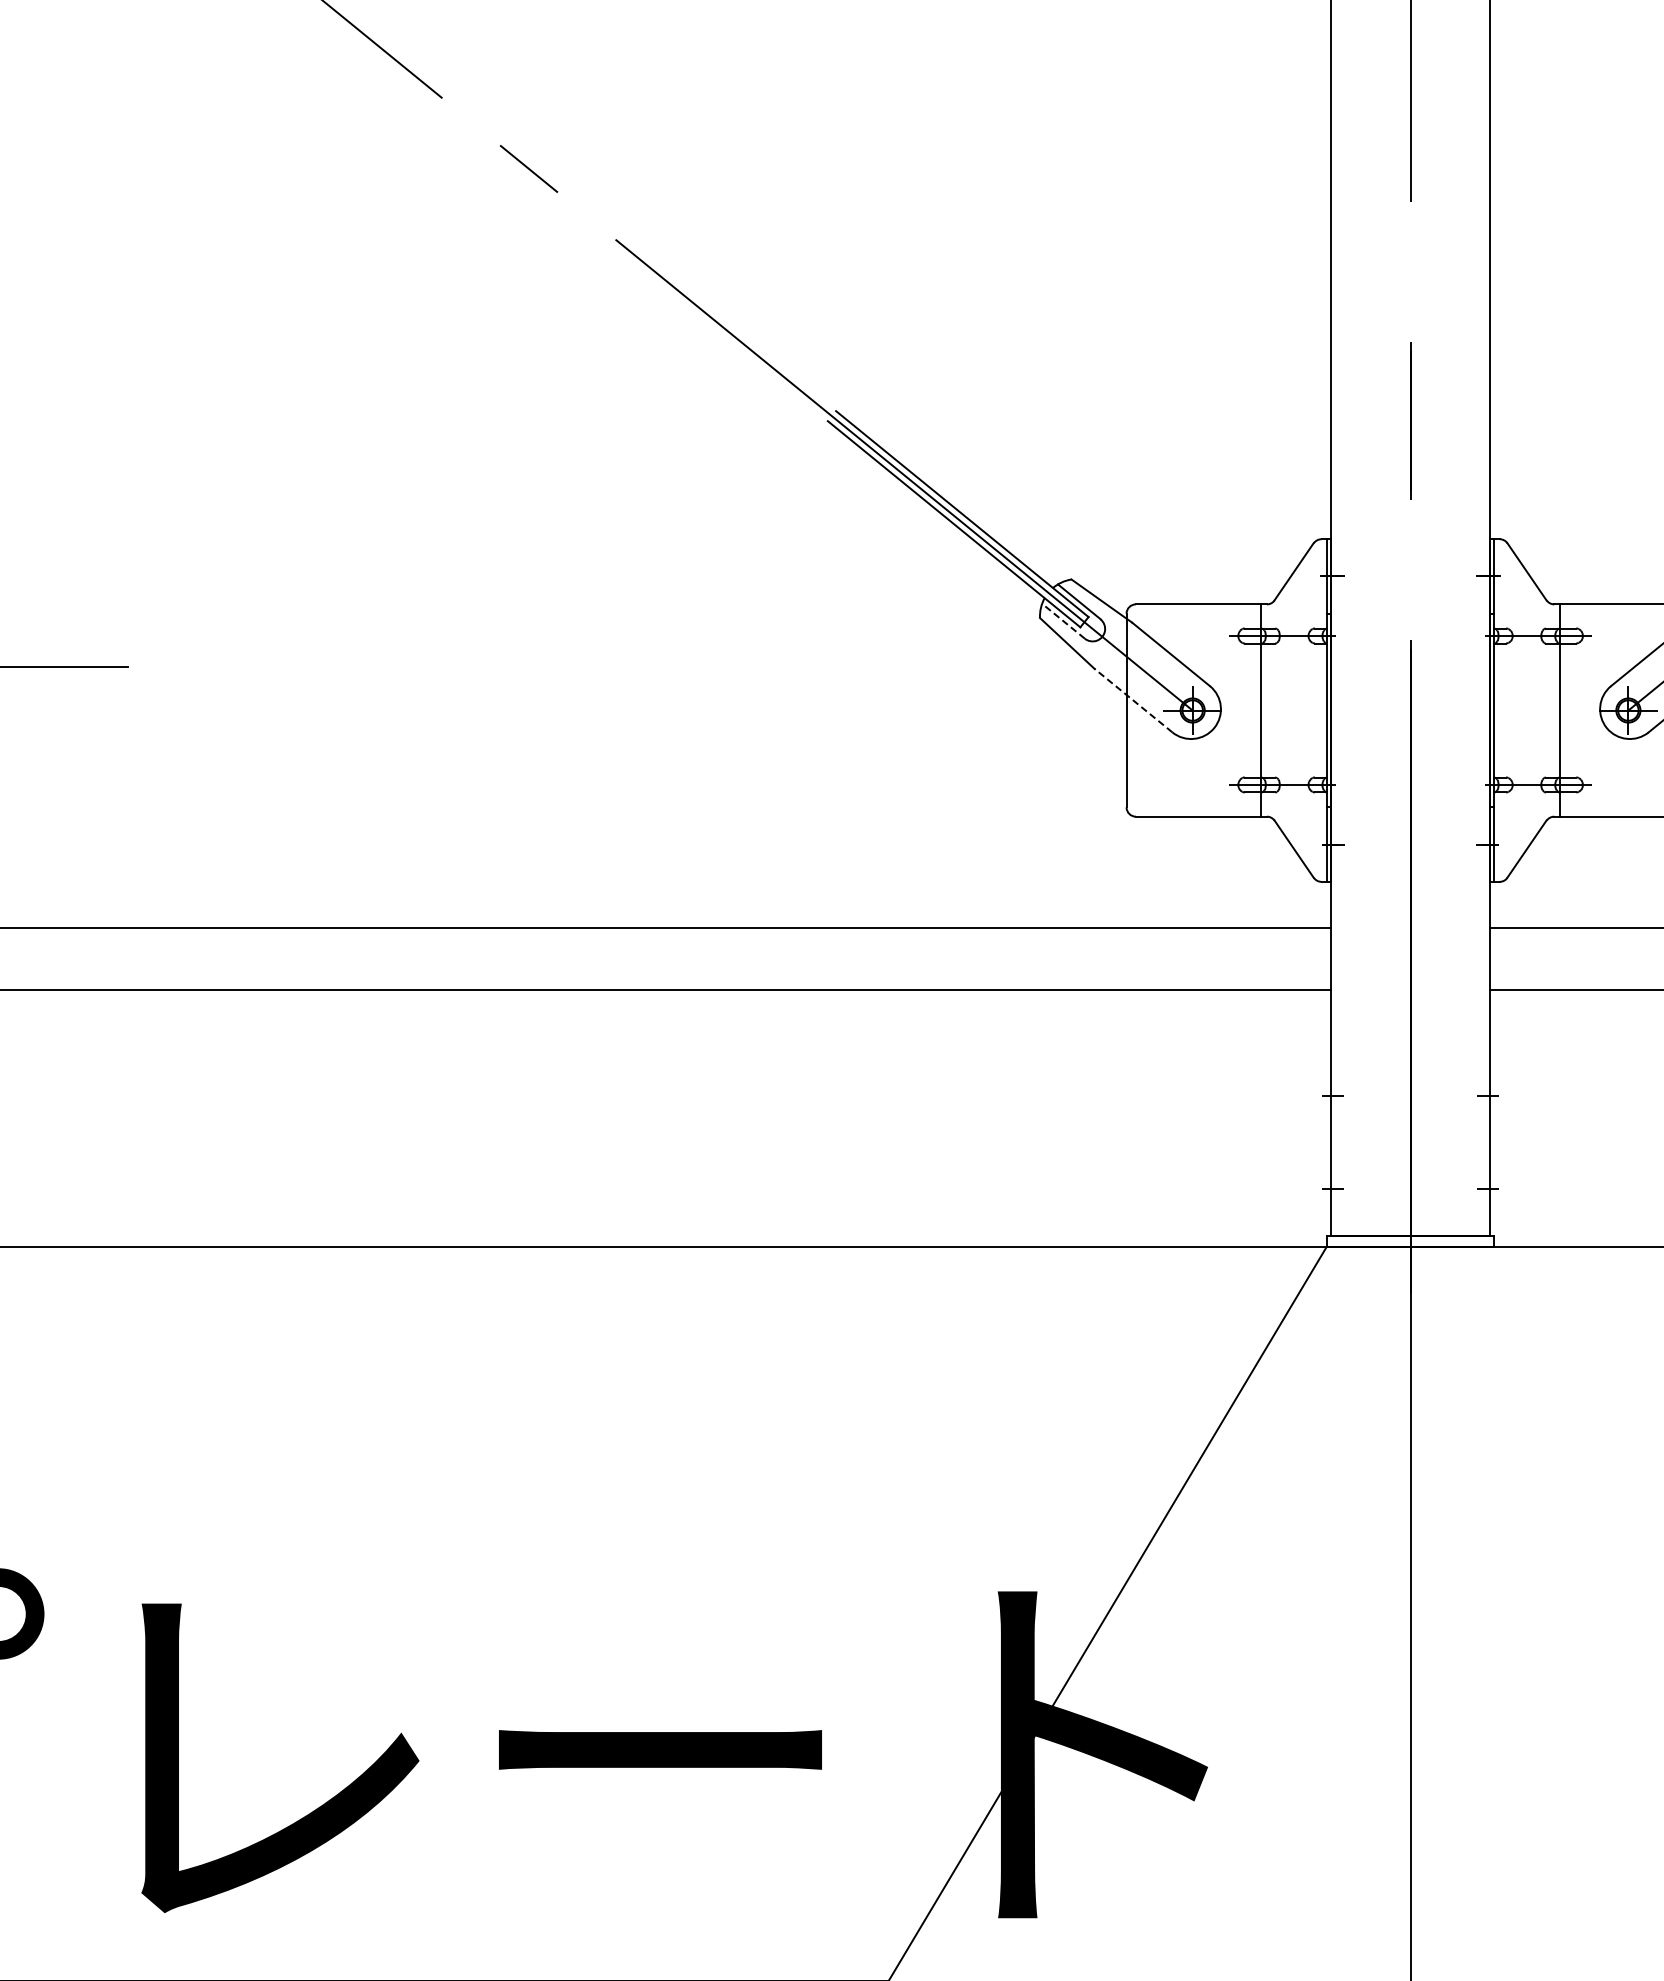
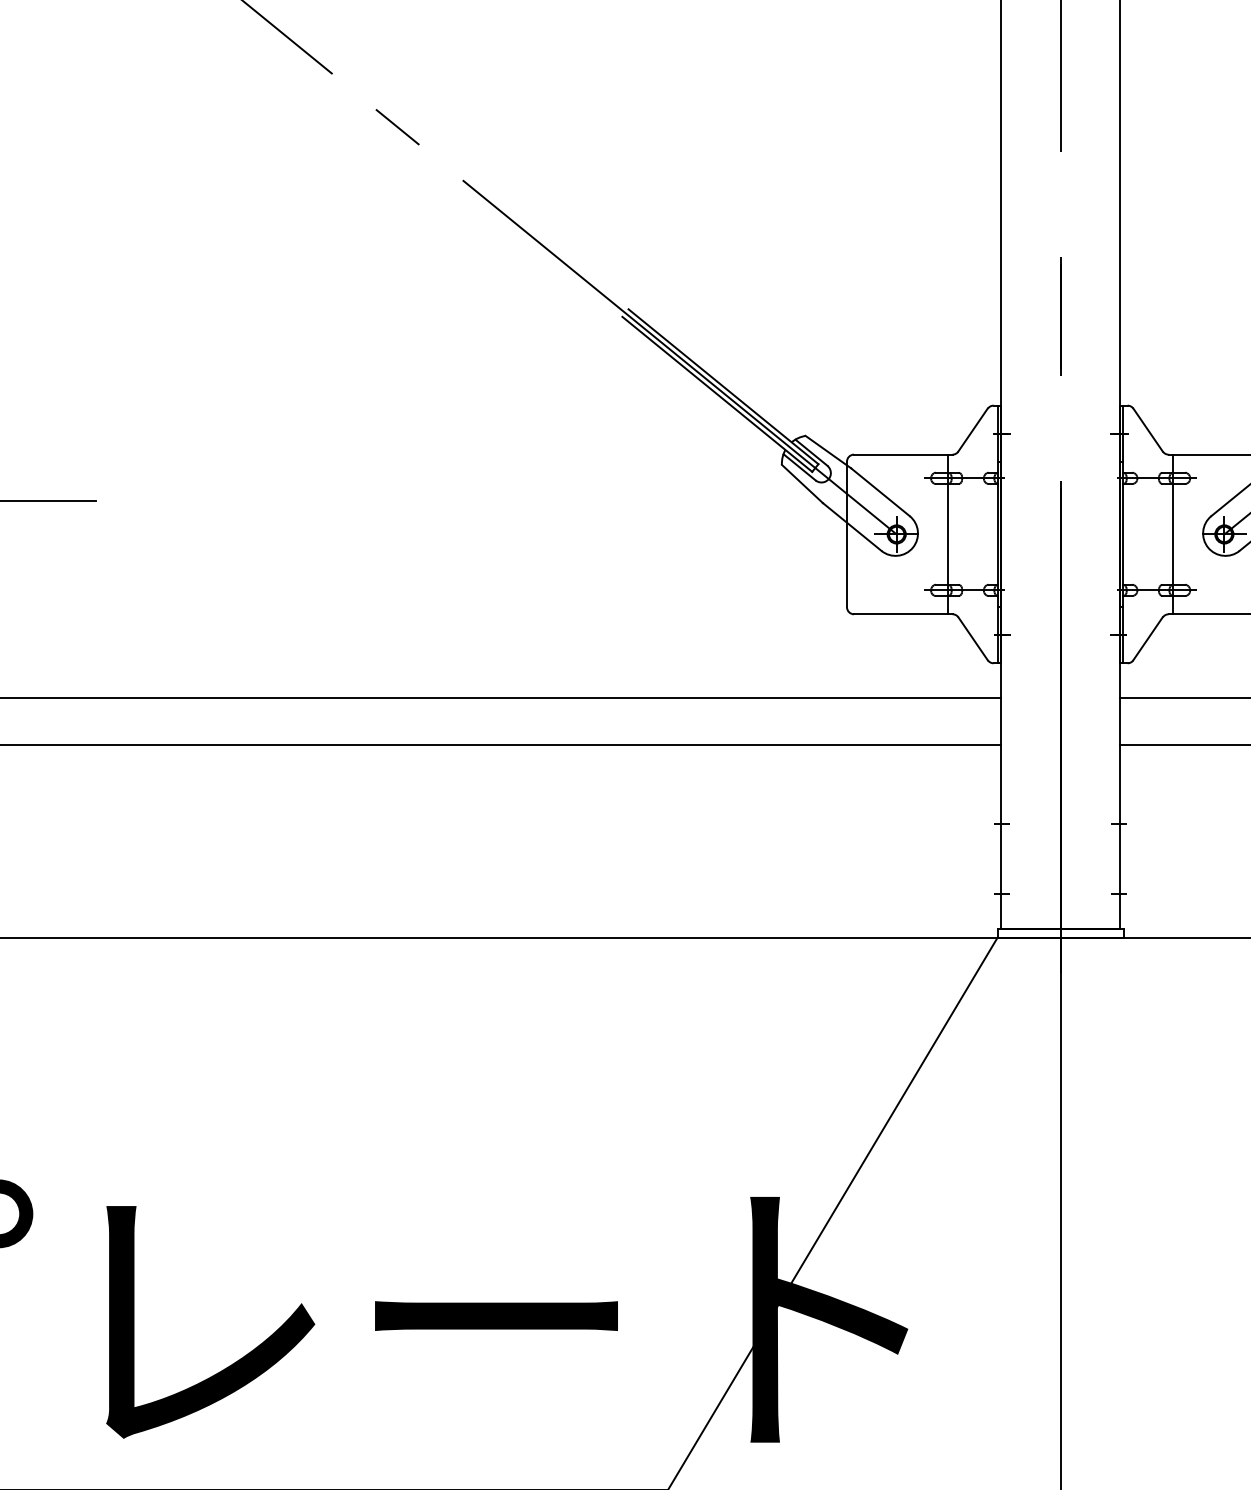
line: (1063, 621) -> (799, 467), dashed -> solid
line: (1133, 700) -> (852, 526), dashed -> solid

